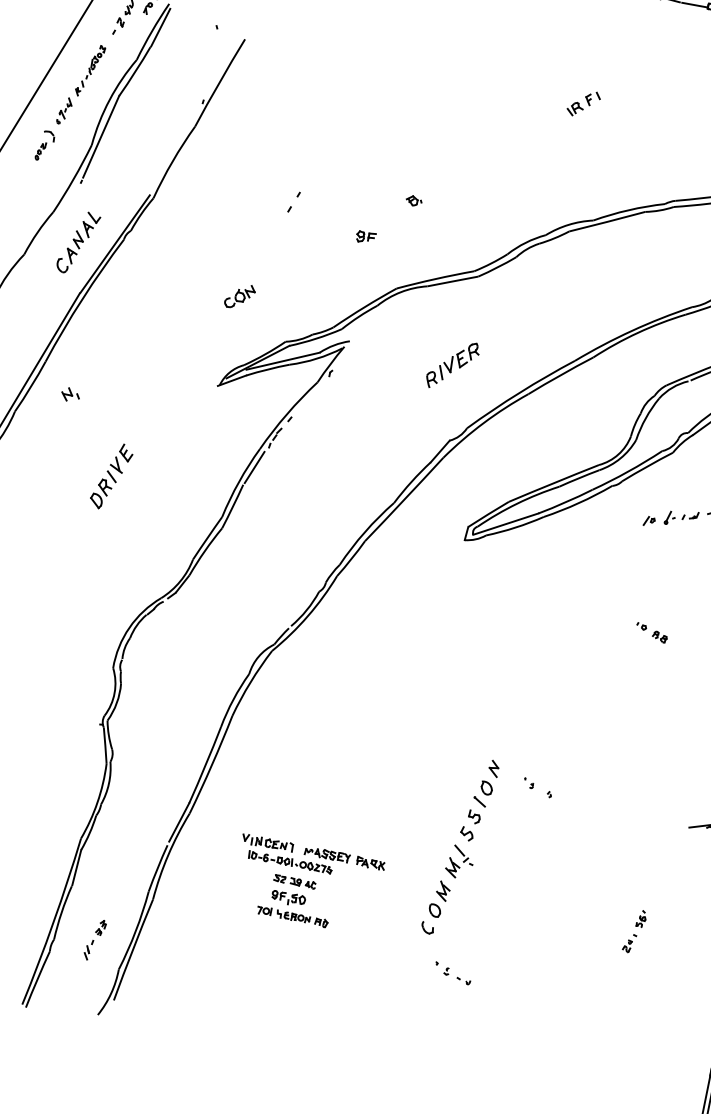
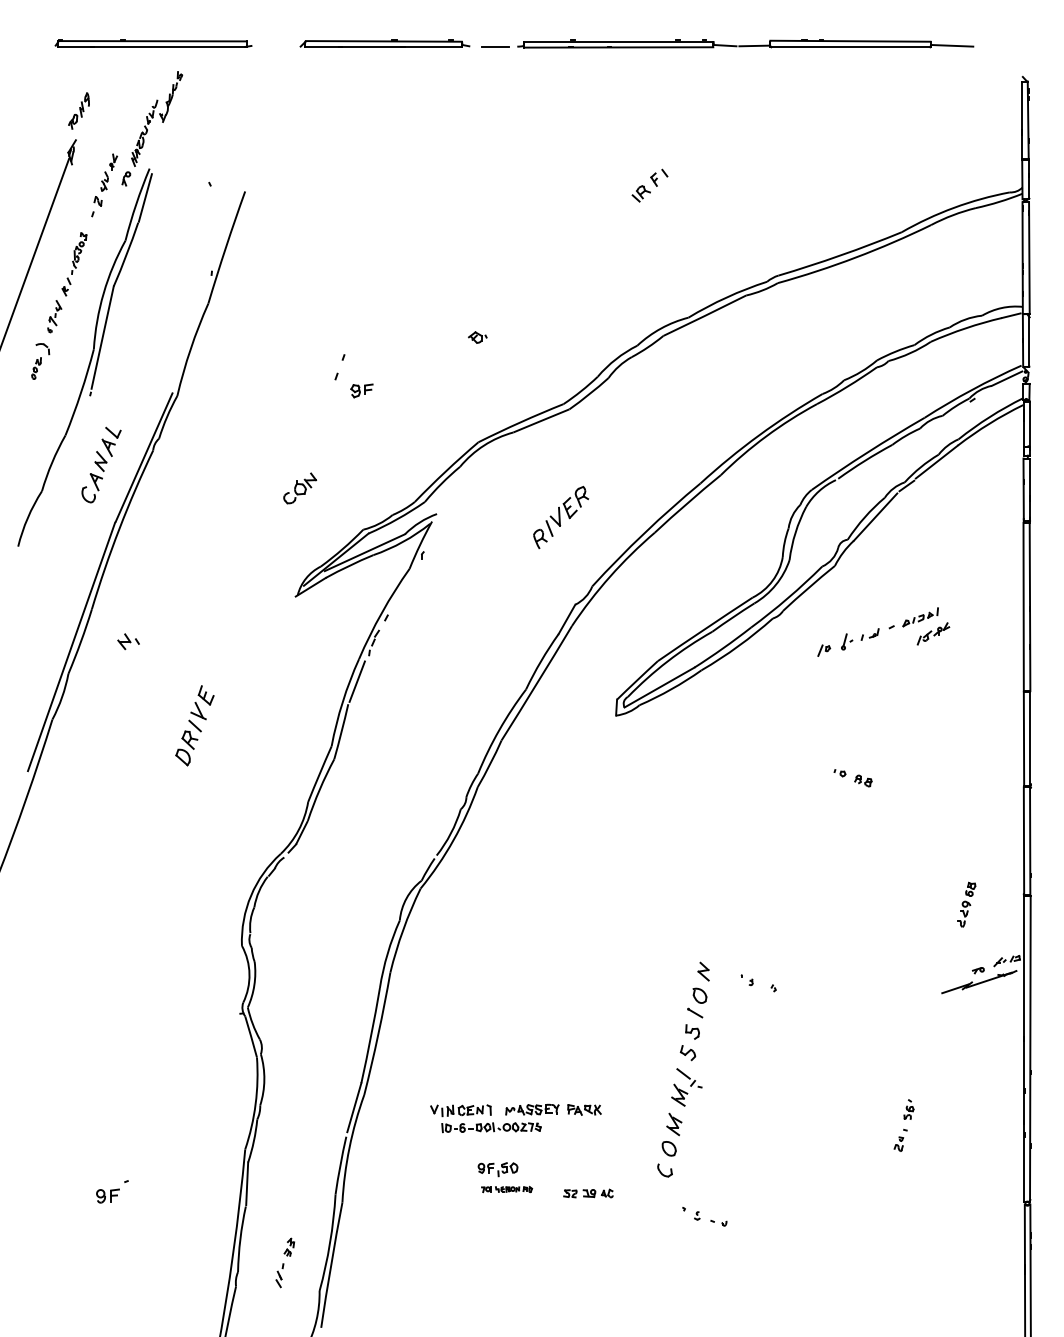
part: (365, 237) -> (361, 390), moved
part: (295, 881) -> (588, 1193), moved
part: (292, 916) -> (506, 1189), size x0.6

